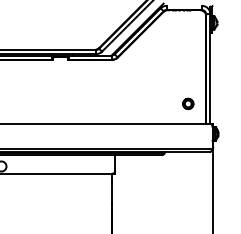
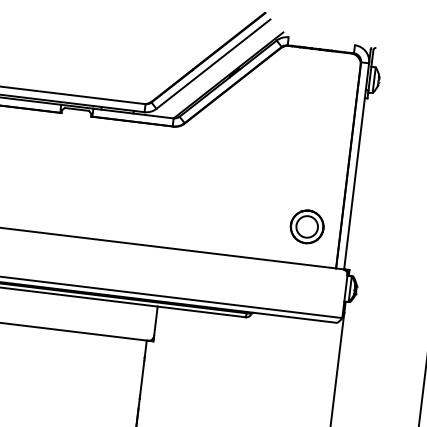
part: (187, 103) -> (305, 225), size x1.67

